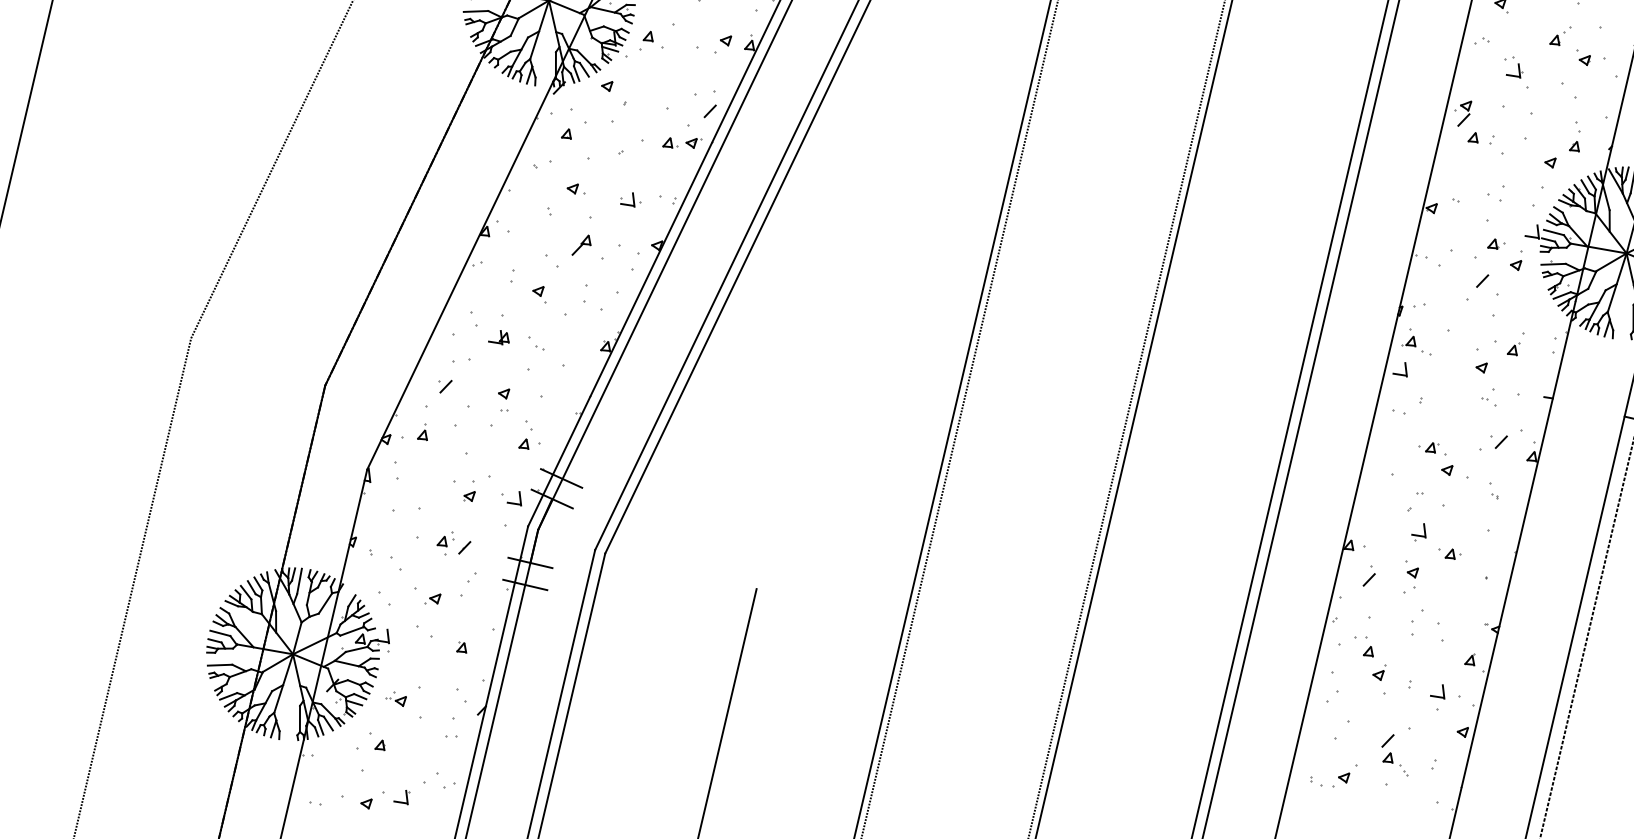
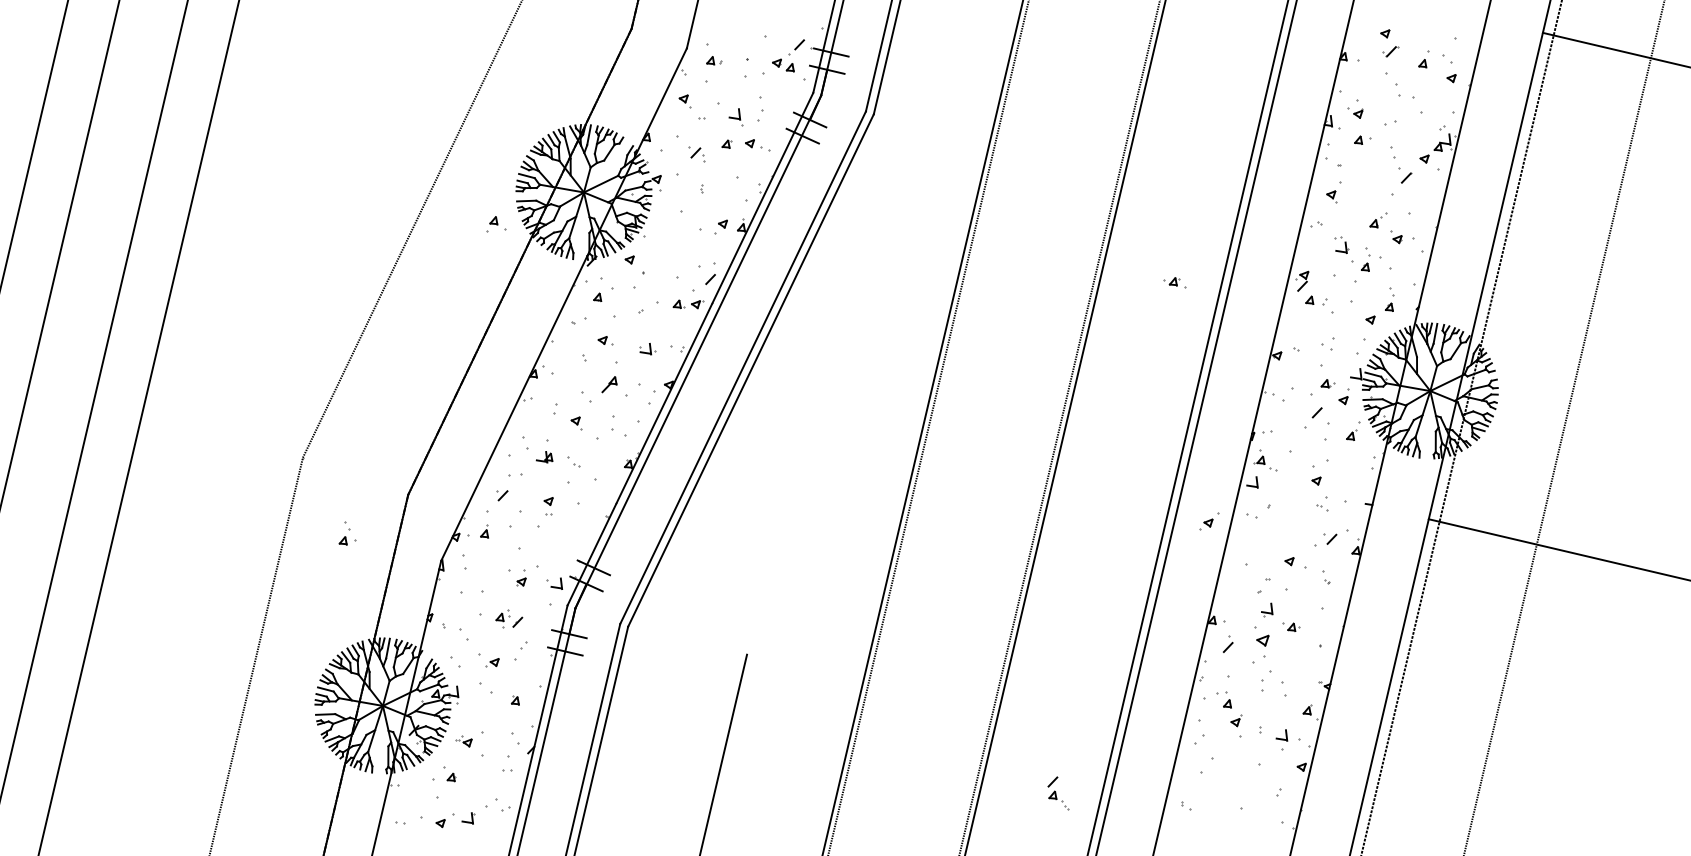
part: (651, 41) -> (496, 224), moved
part: (1544, 85) -> (1365, 259), added
part: (1516, 343) -> (1353, 430), moved
part: (529, 434) -> (347, 533), moved
part: (1432, 448) -> (1174, 282), moved
part: (1411, 577) -> (1261, 645), size x1.4
part: (1395, 755) -> (1058, 793), moved
part: (1345, 775) -> (1209, 521), moved

